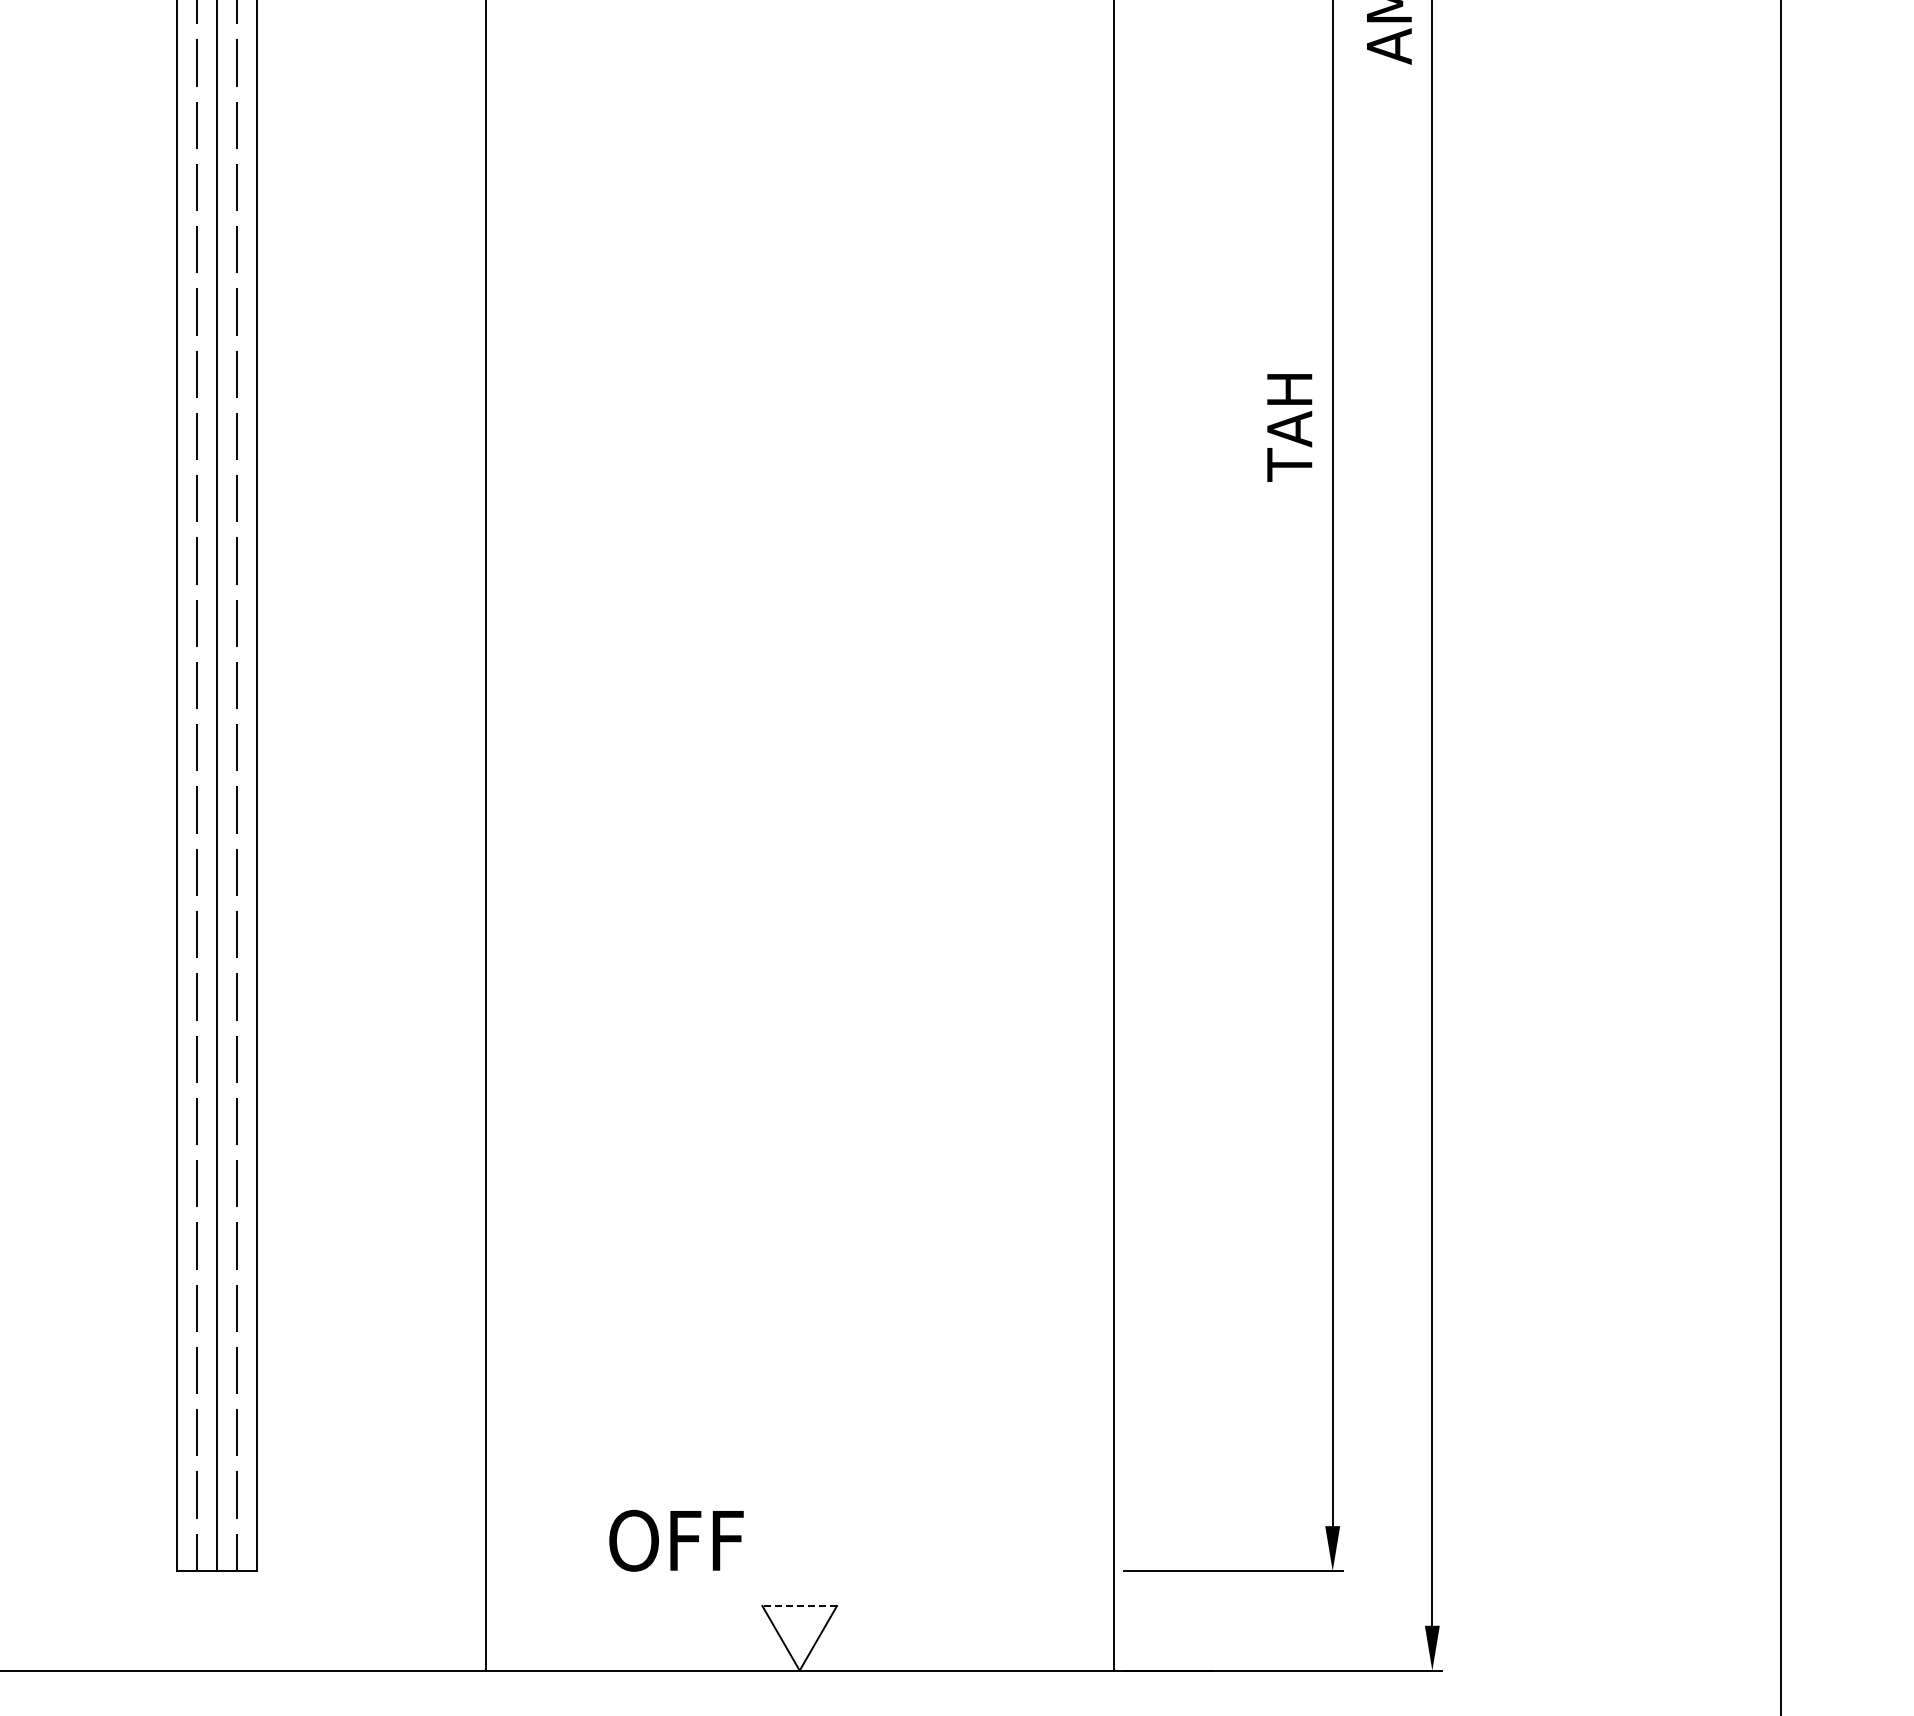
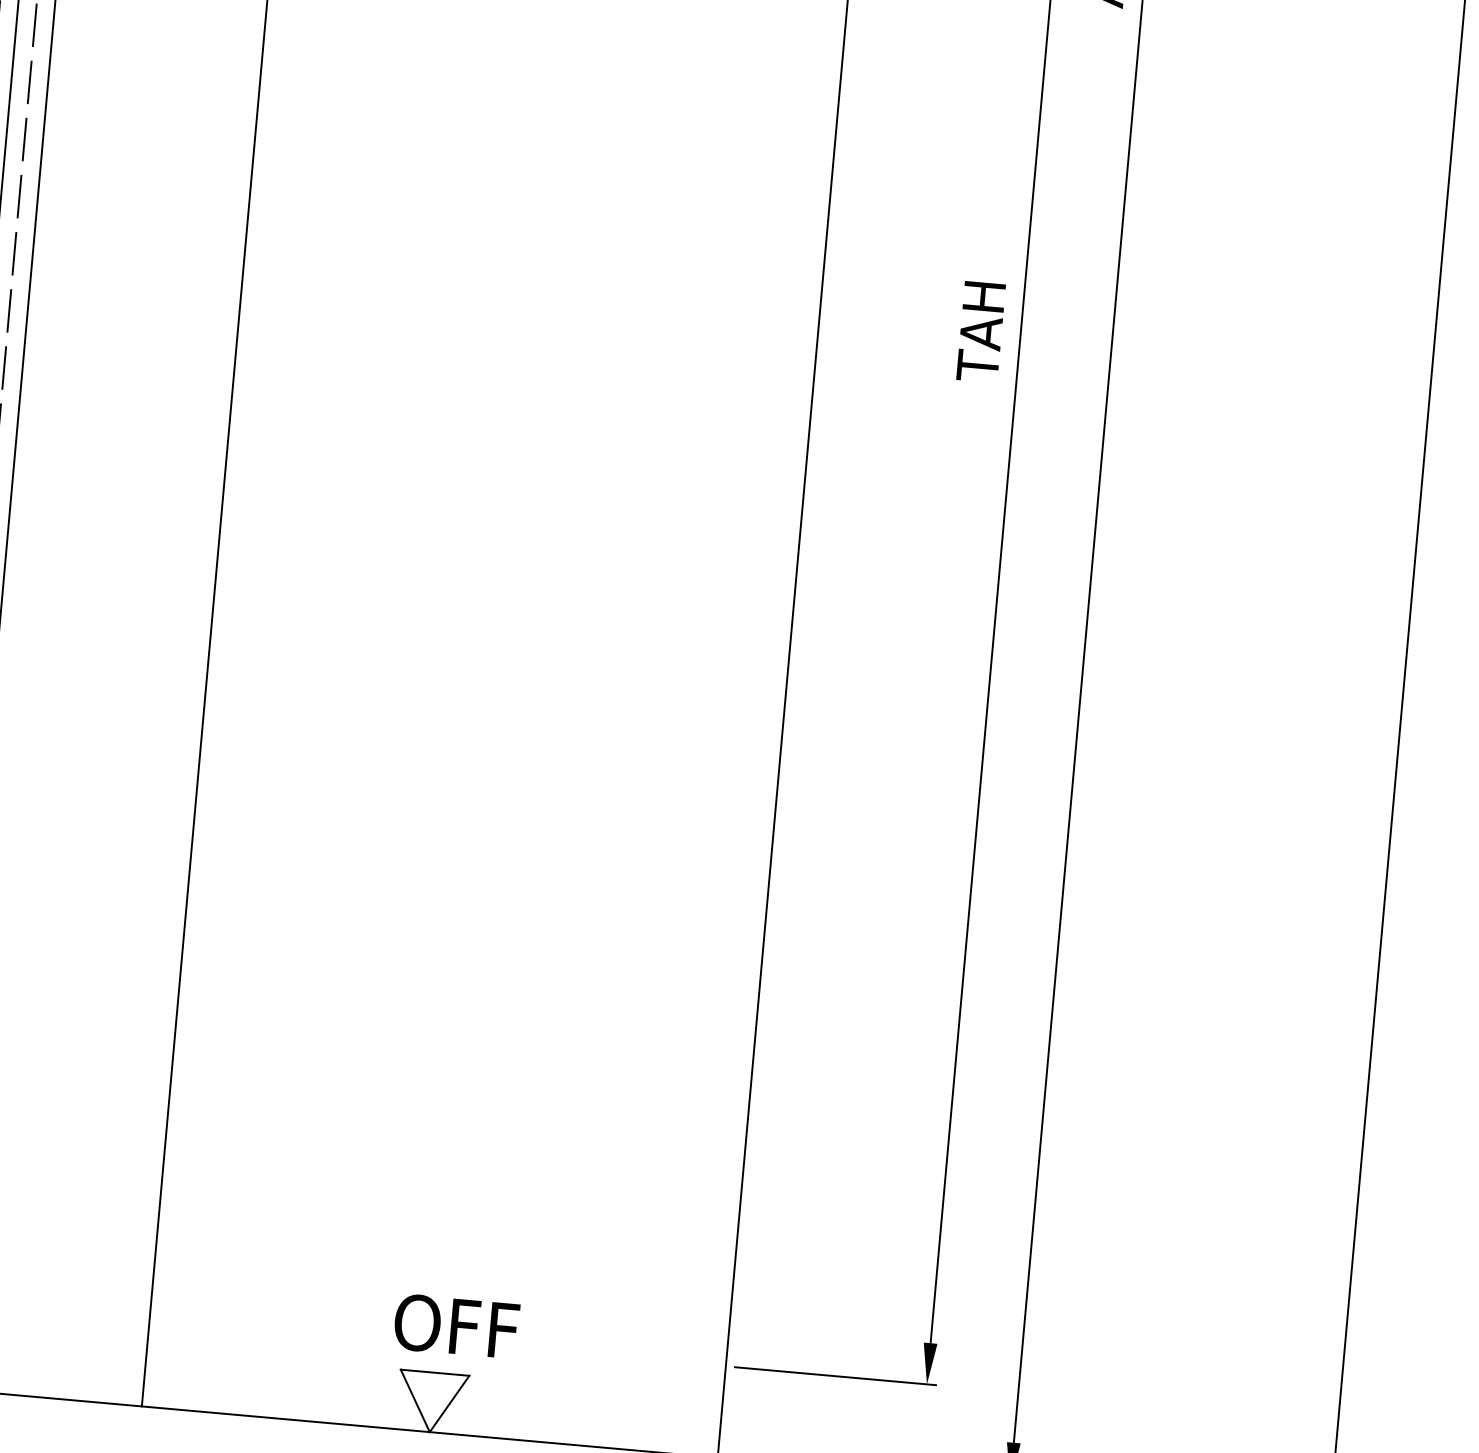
text: (676, 1540) -> (456, 1326), moved
line: (799, 1605) -> (434, 1372), dashed -> solid

